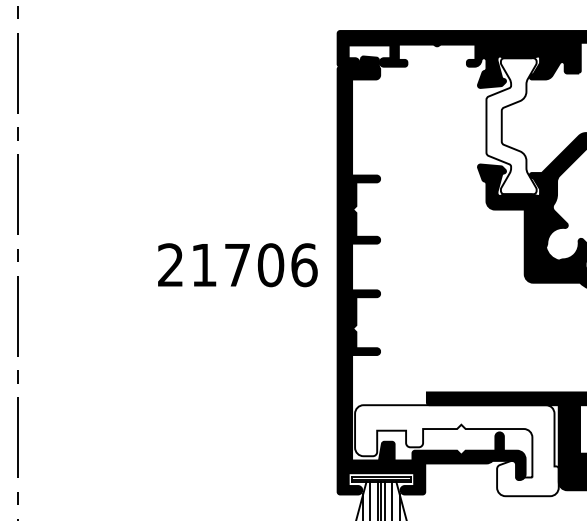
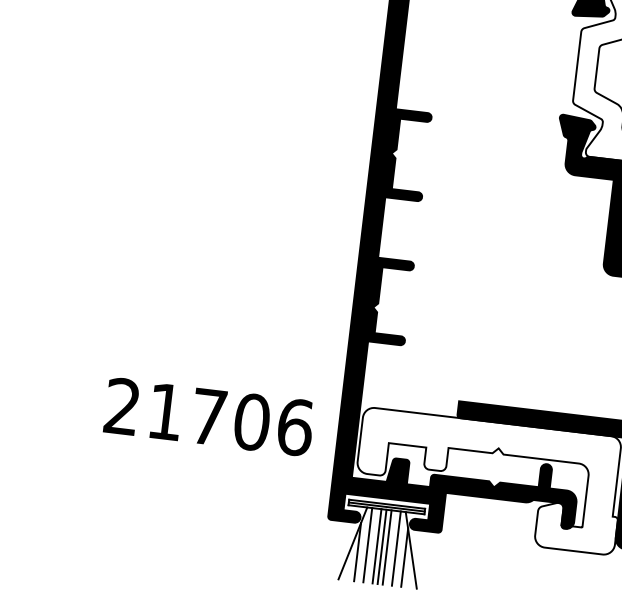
text: (237, 265) -> (208, 417), moved

